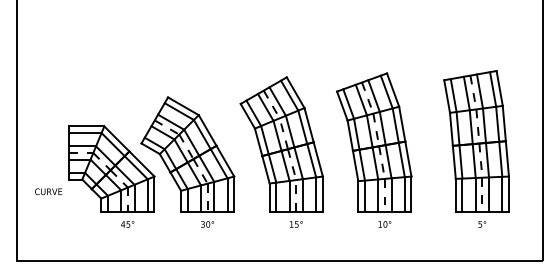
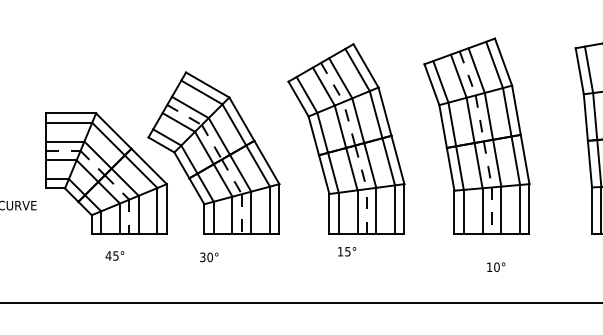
text: (127, 224) -> (114, 256), moved
text: (207, 224) -> (209, 257), moved
text: (296, 224) -> (347, 251), moved
text: (384, 224) -> (495, 267), moved

